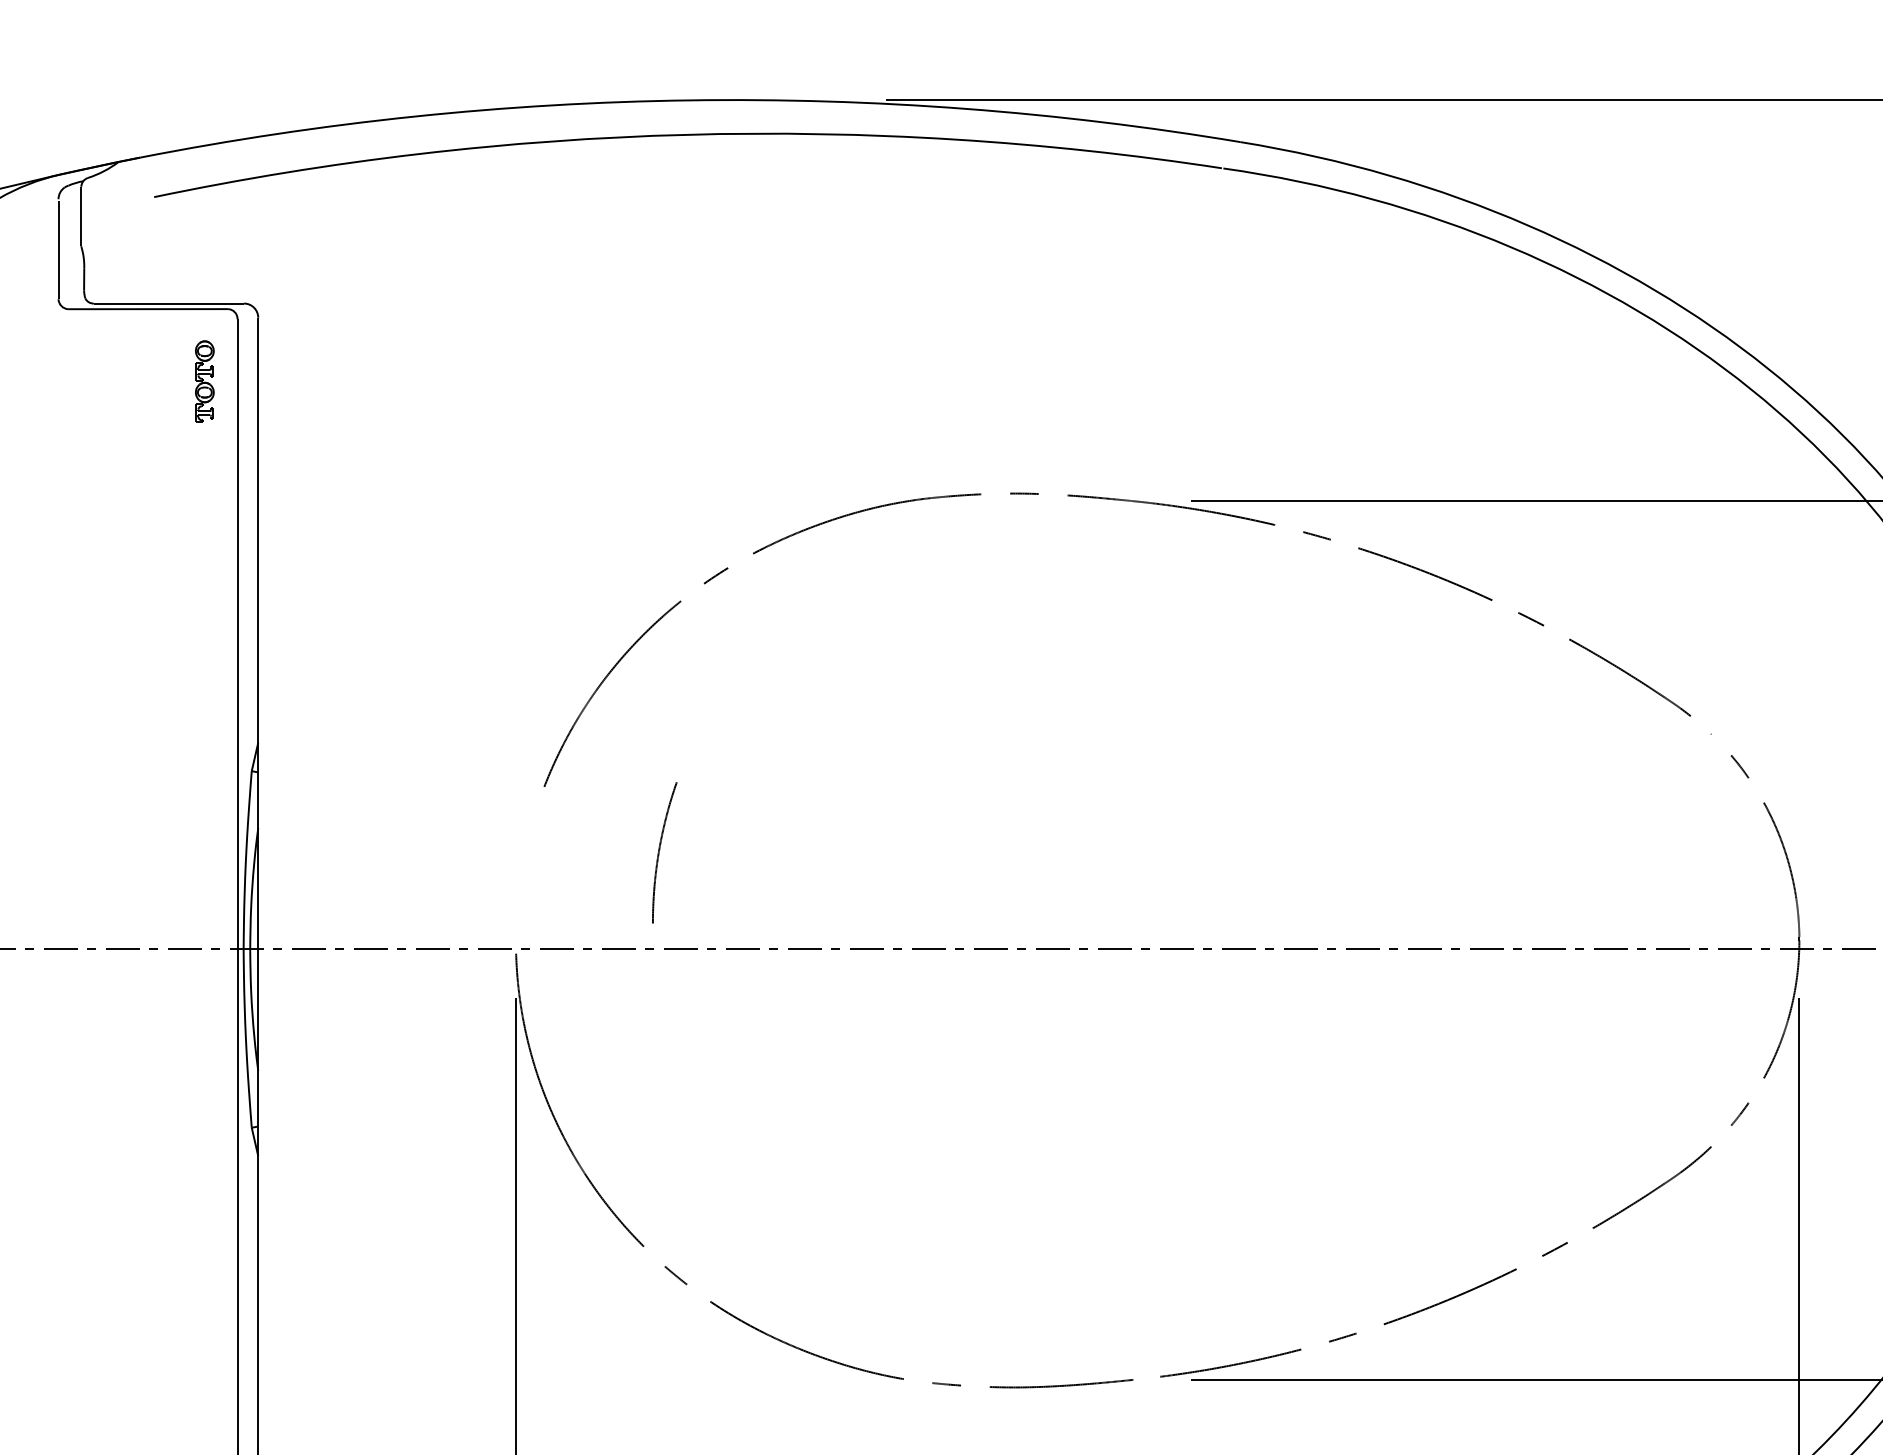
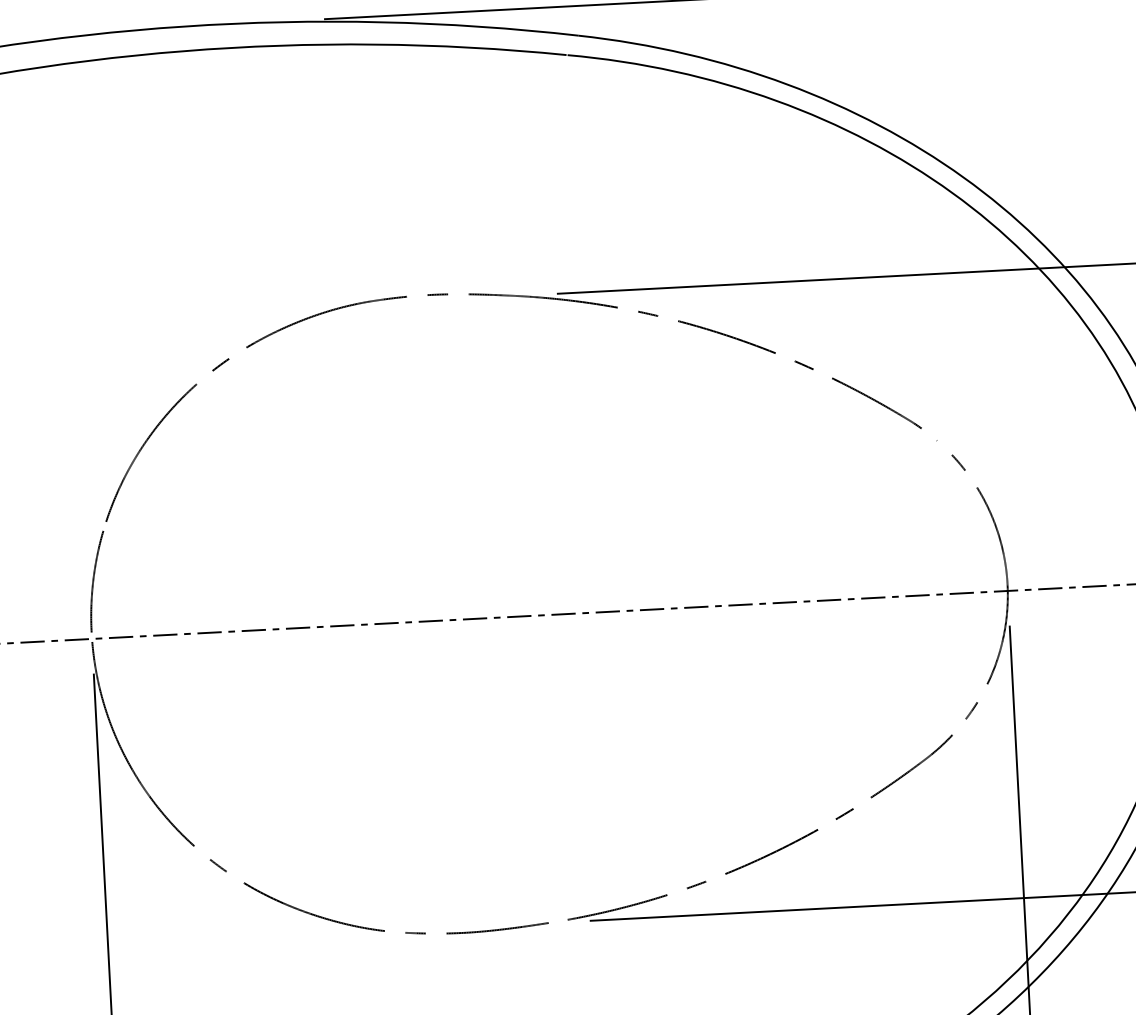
part: (664, 852) -> (97, 581), moved

